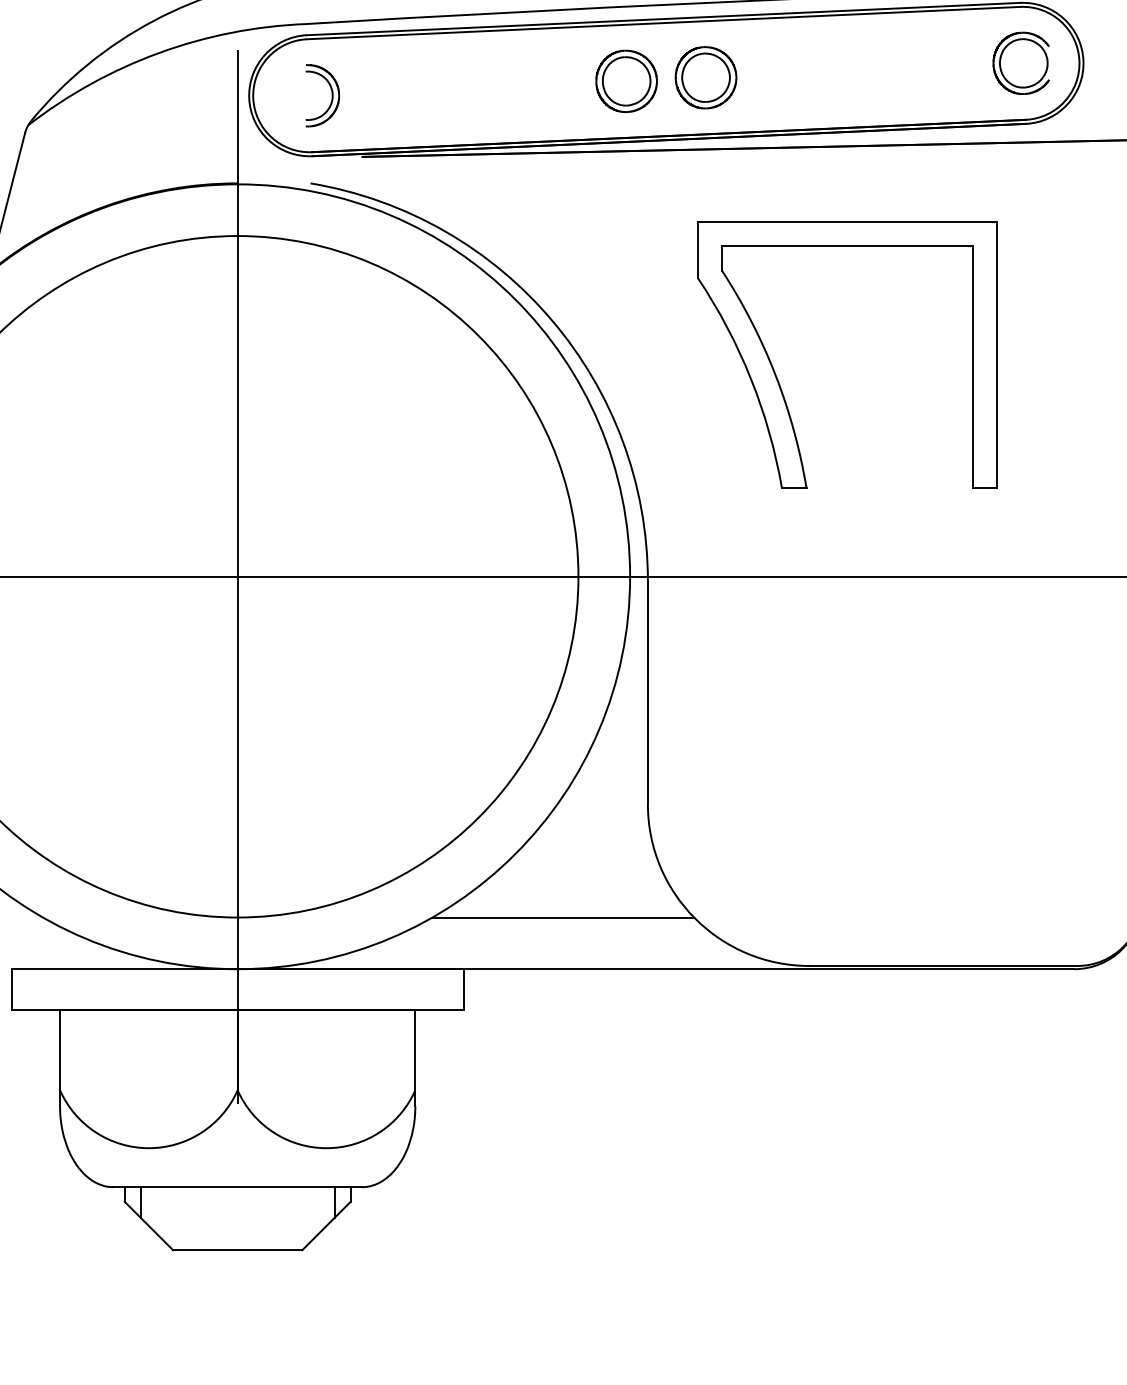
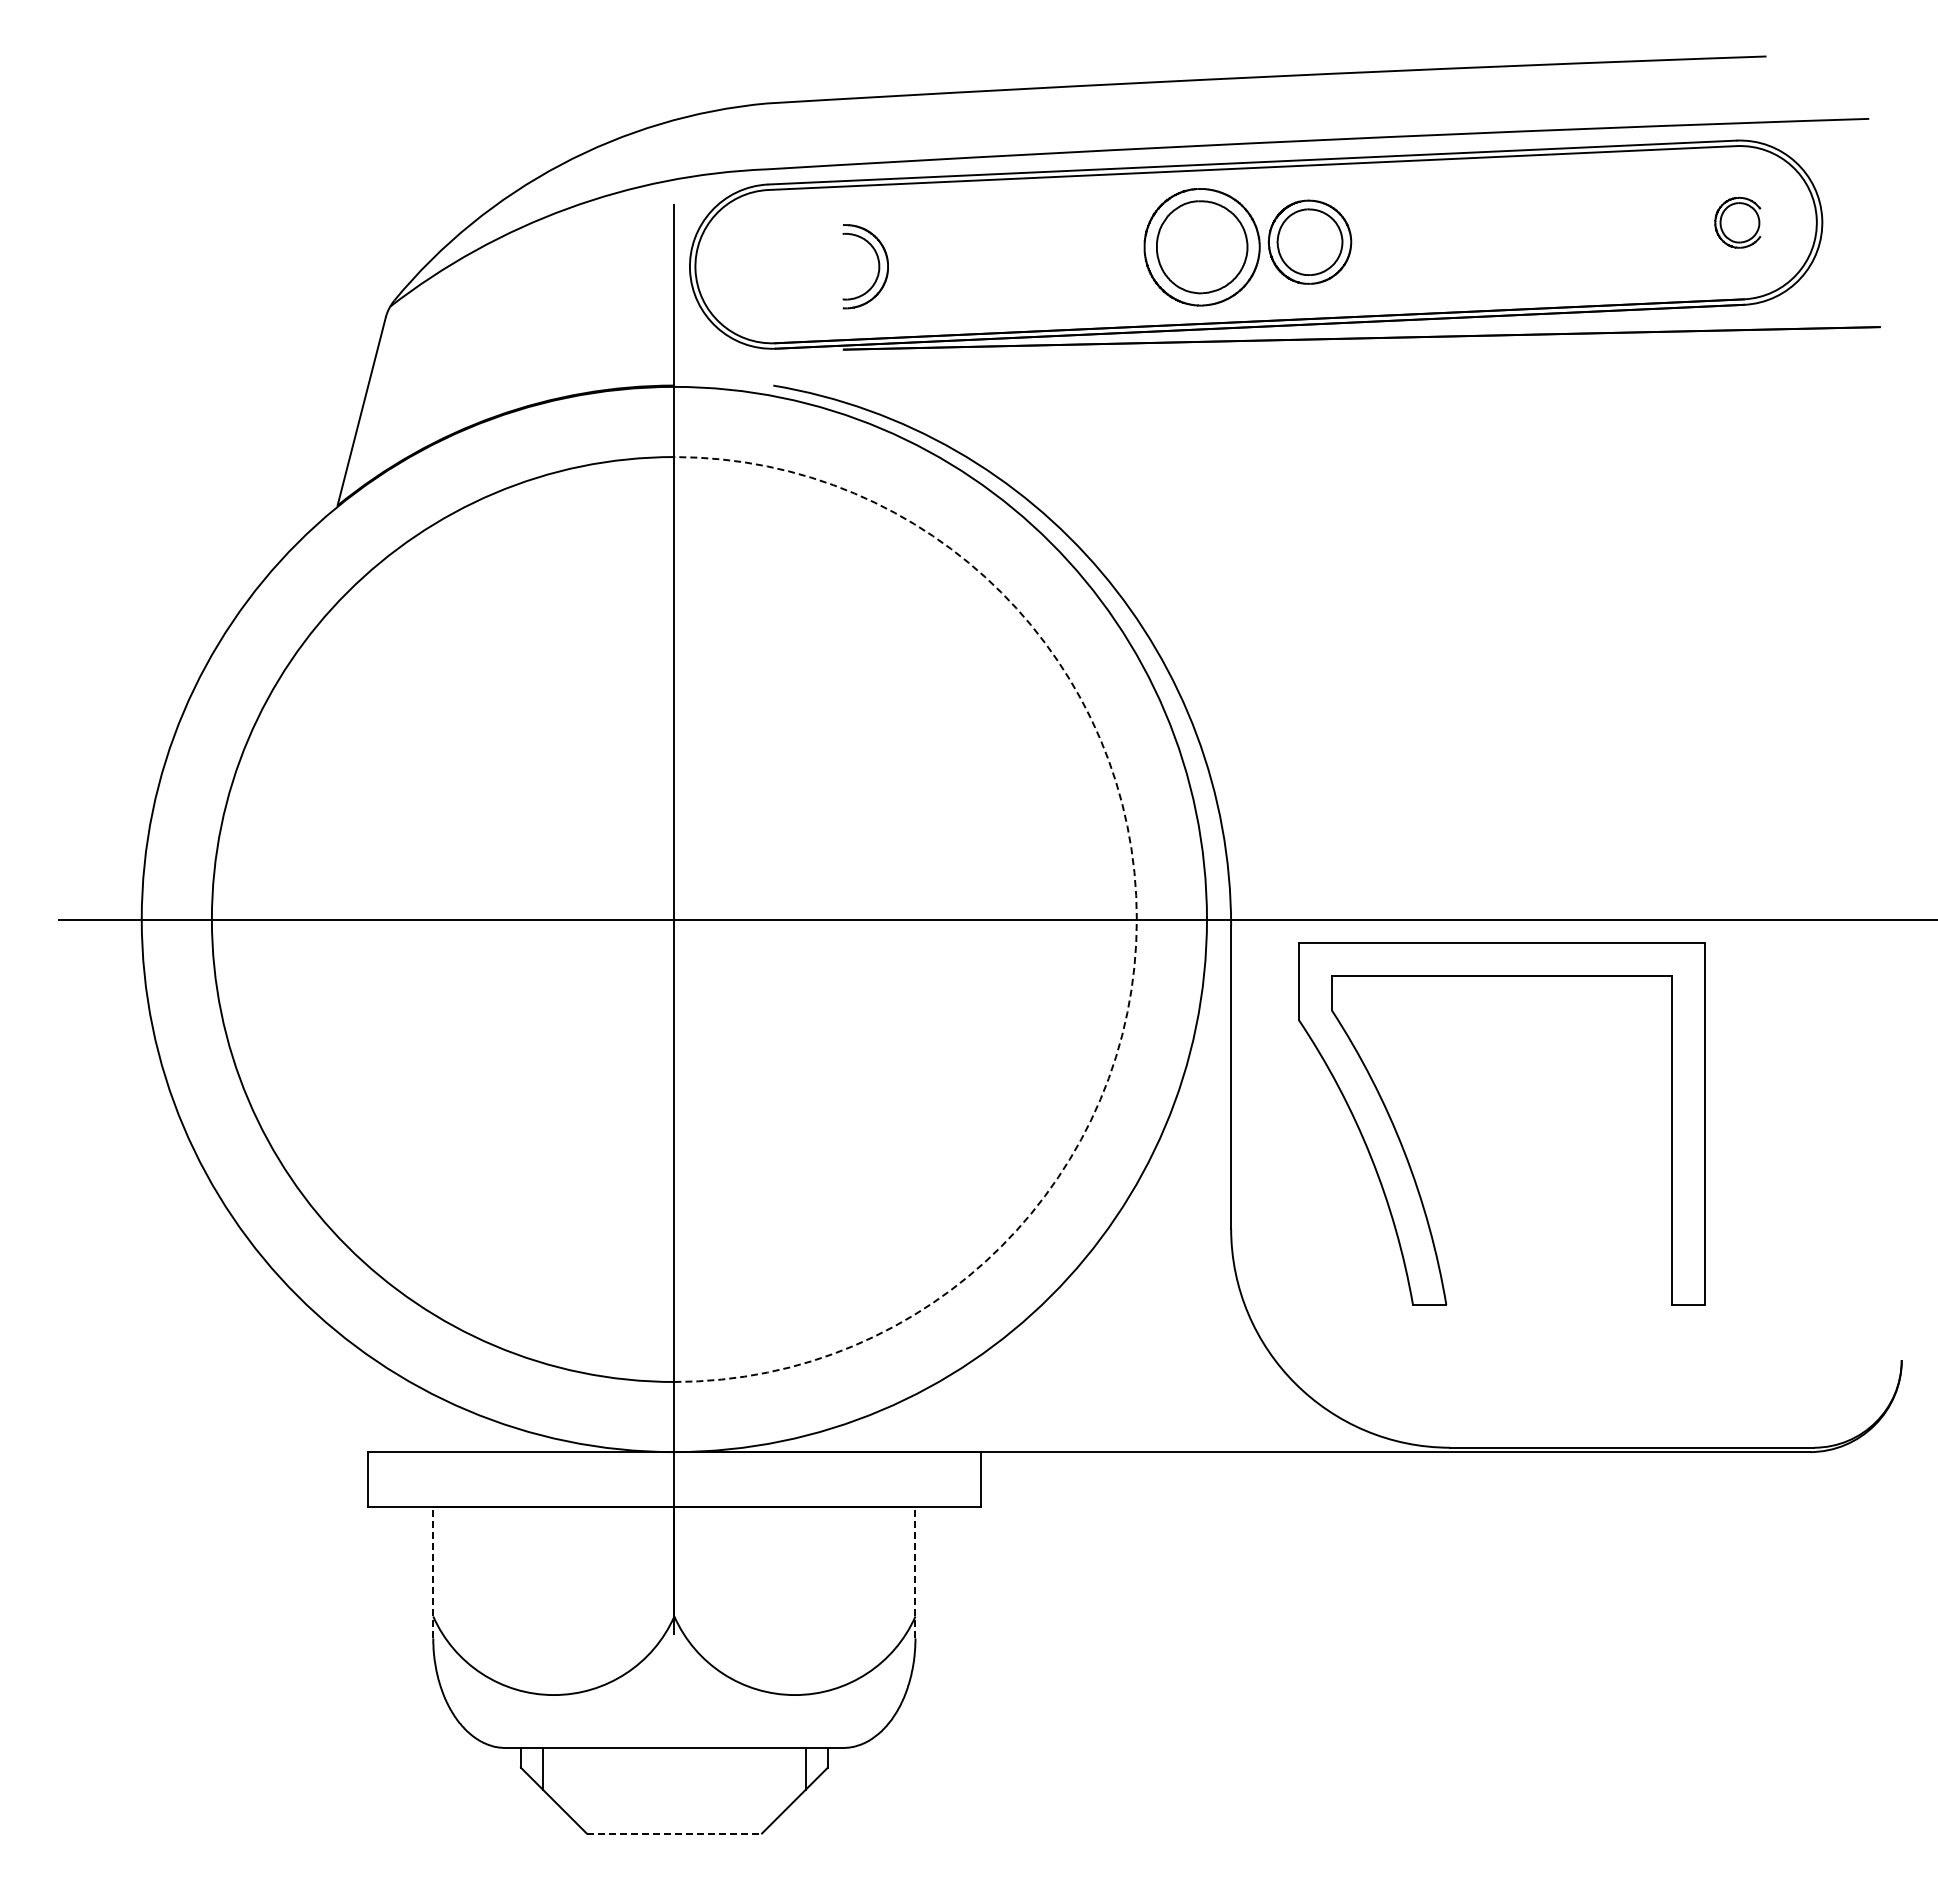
part: (1021, 63) -> (1737, 222), size x0.6
part: (626, 80) -> (1202, 246), size x1.4
part: (332, 95) -> (878, 266), moved
part: (777, 378) -> (1407, 1156), moved
arc: (578, 576) -> (1136, 919), solid -> dashed
line: (562, 917) -> (1115, 1381), removed
line: (60, 1057) -> (433, 1572), solid -> dashed
line: (415, 1057) -> (915, 1572), solid -> dashed
line: (237, 1250) -> (674, 1833), solid -> dashed

